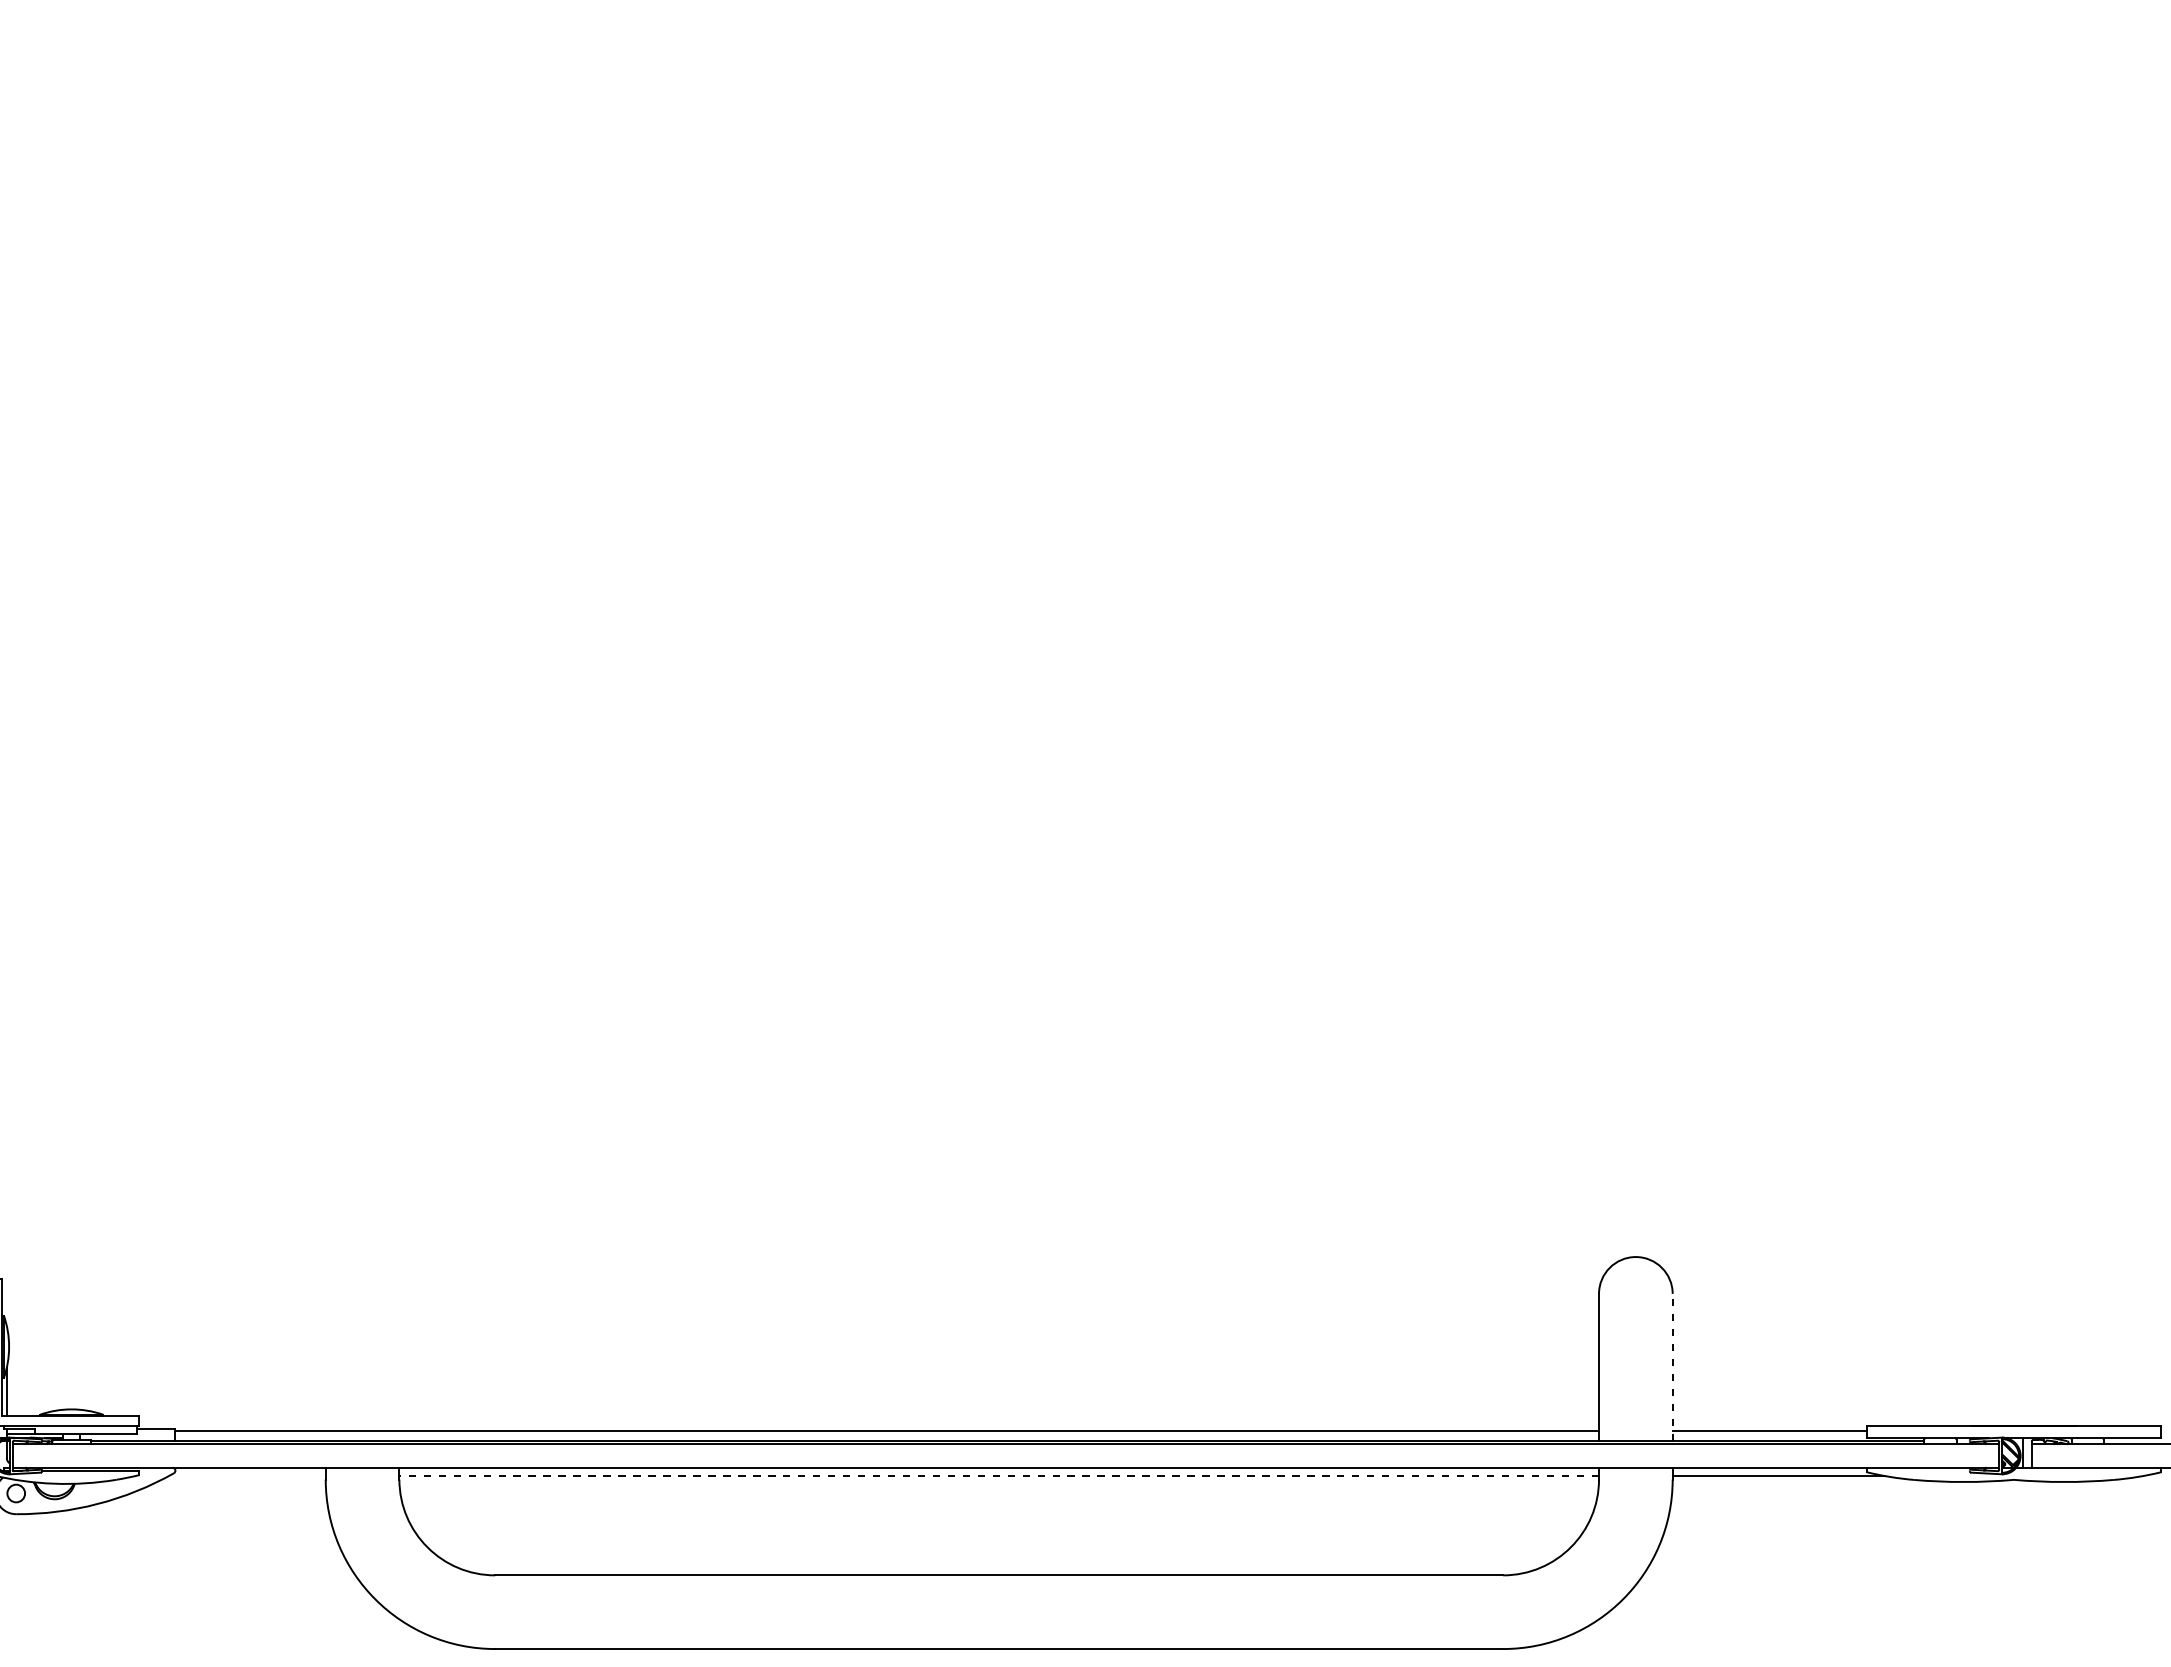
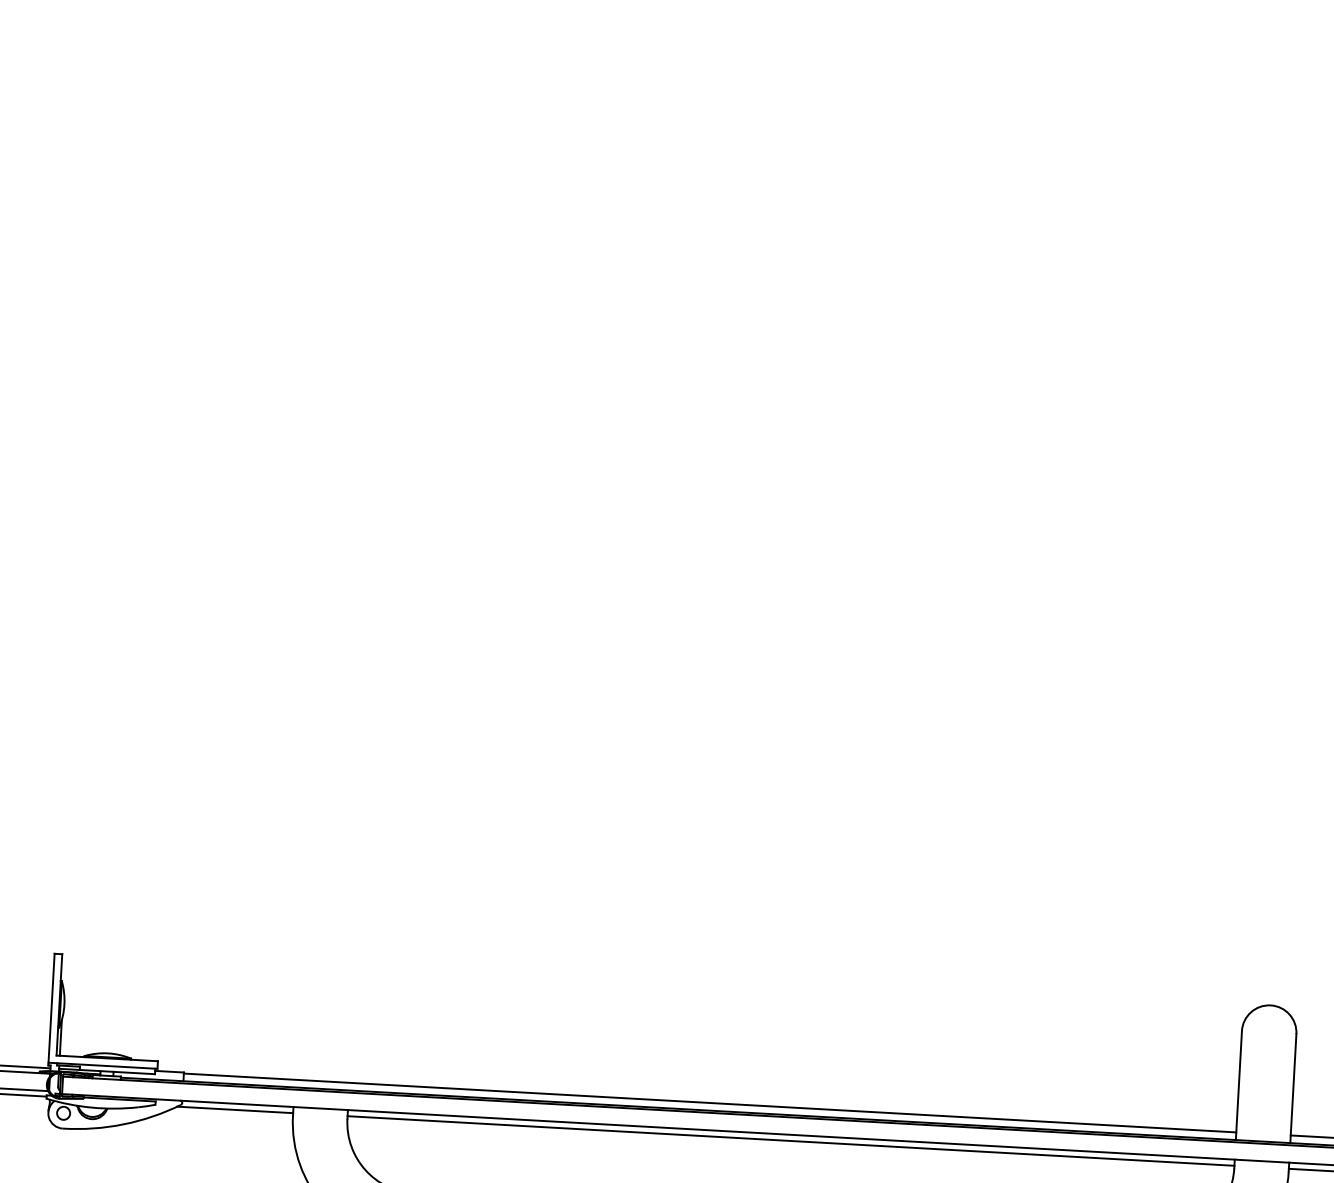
line: (1672, 1367) -> (1293, 1088), dashed -> solid
line: (246, 1476) -> (234, 1110), added
line: (999, 1476) -> (791, 1141), dashed -> solid

